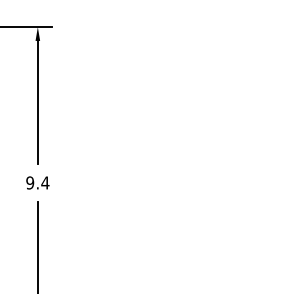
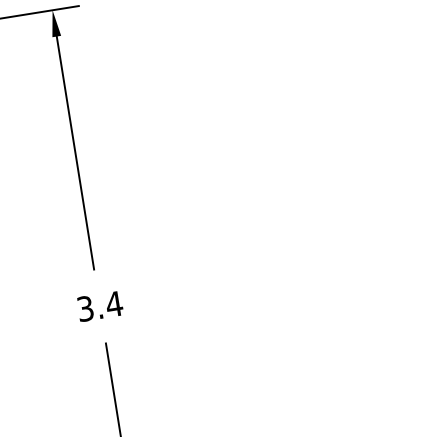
text: (30, 182) -> (85, 307), 9.4 -> 3.4

